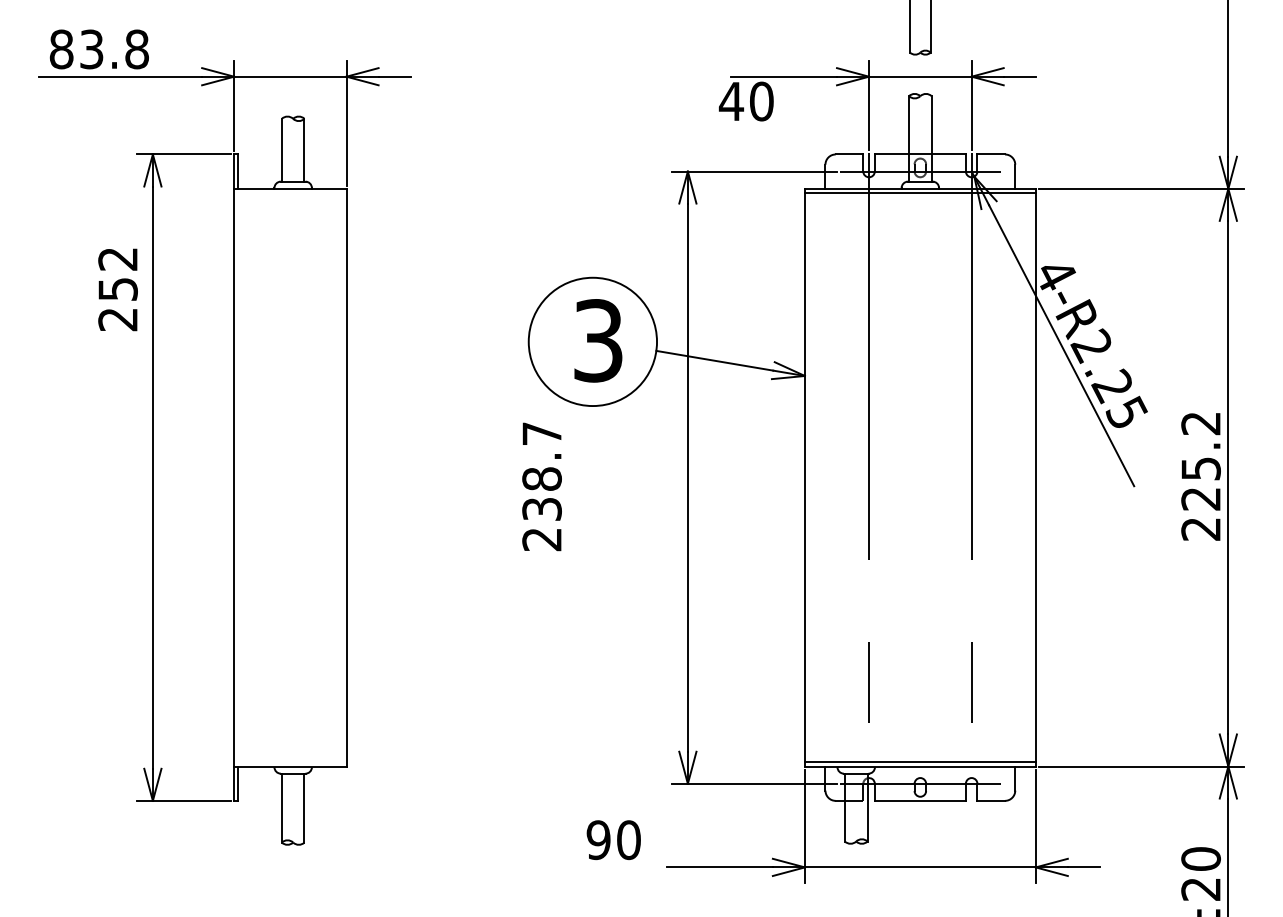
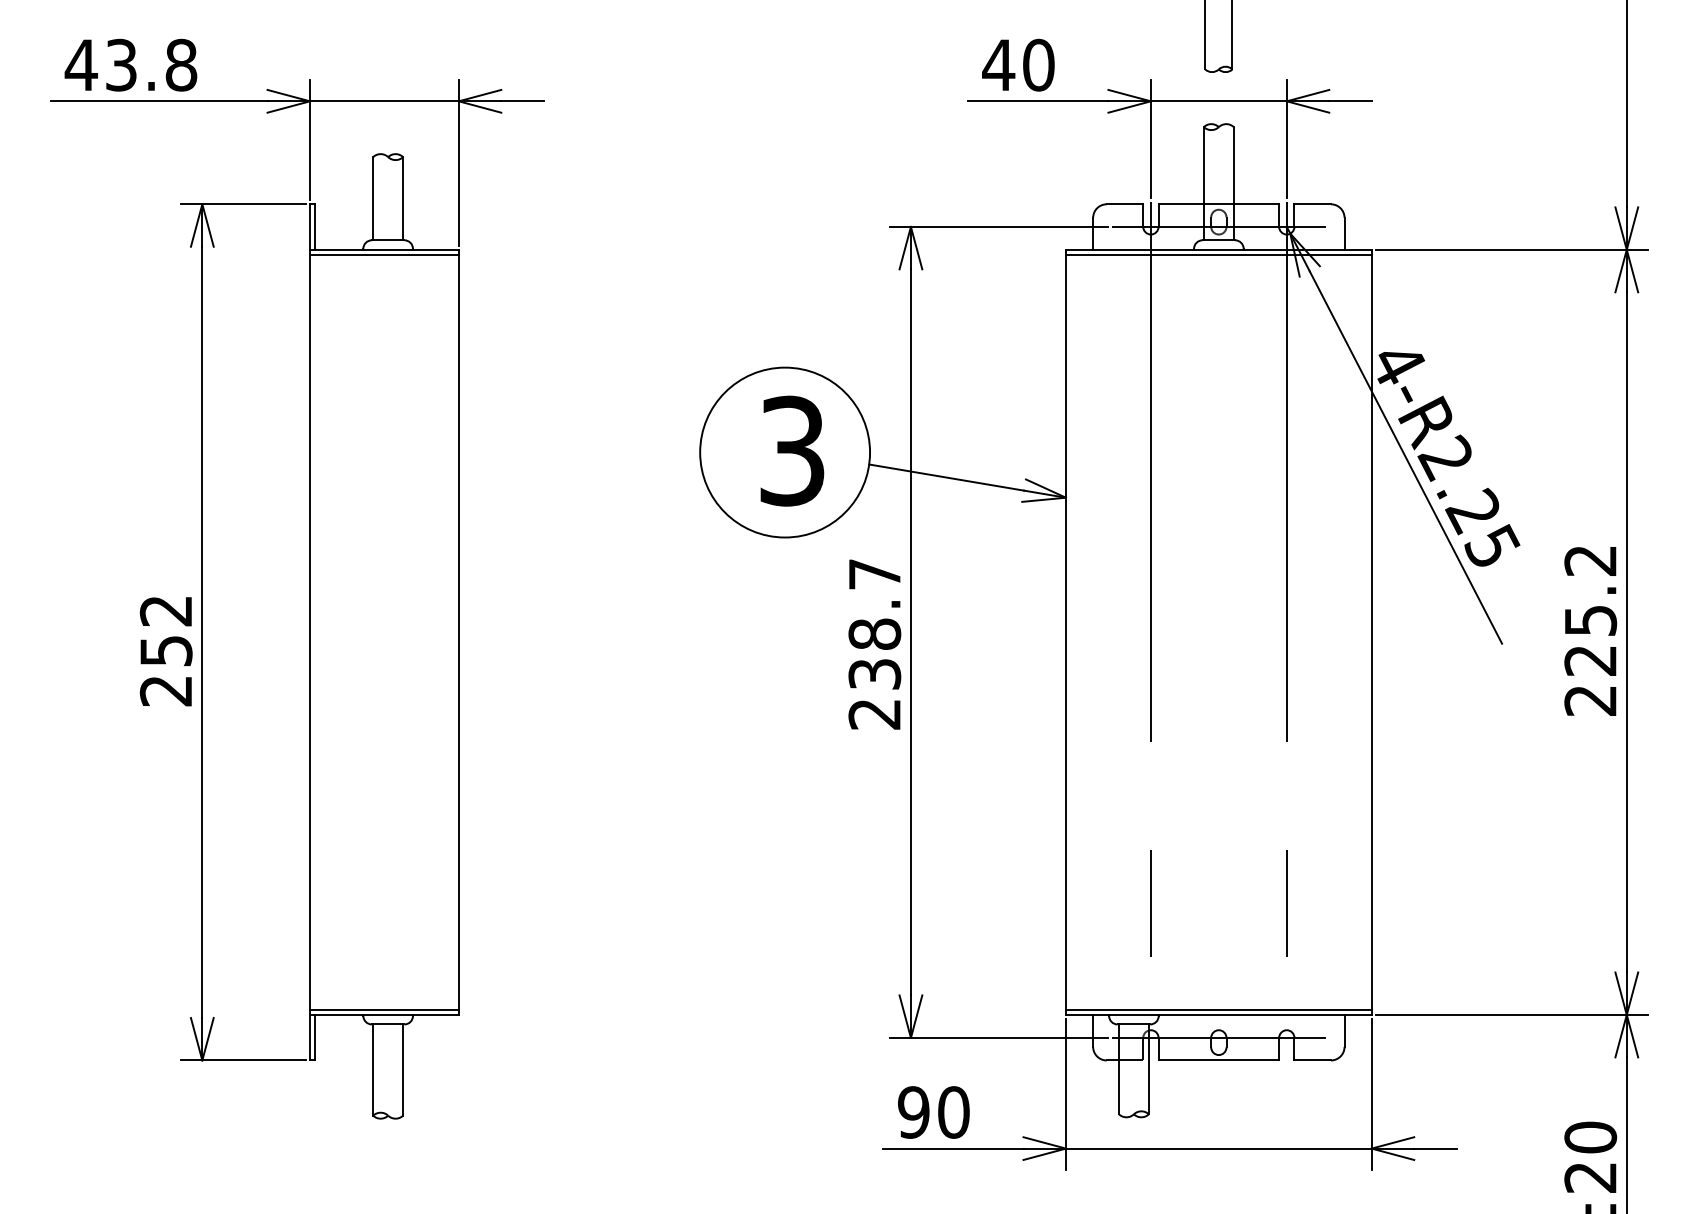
text: (60, 48) -> (80, 64), 83.8 -> 43.8
text: (746, 101) -> (1018, 64), moved
line: (290, 193) -> (384, 255), added
text: (117, 289) -> (165, 651), moved
text: (541, 486) -> (874, 644), moved
line: (290, 762) -> (384, 1009), added
text: (613, 840) -> (933, 1112), moved

